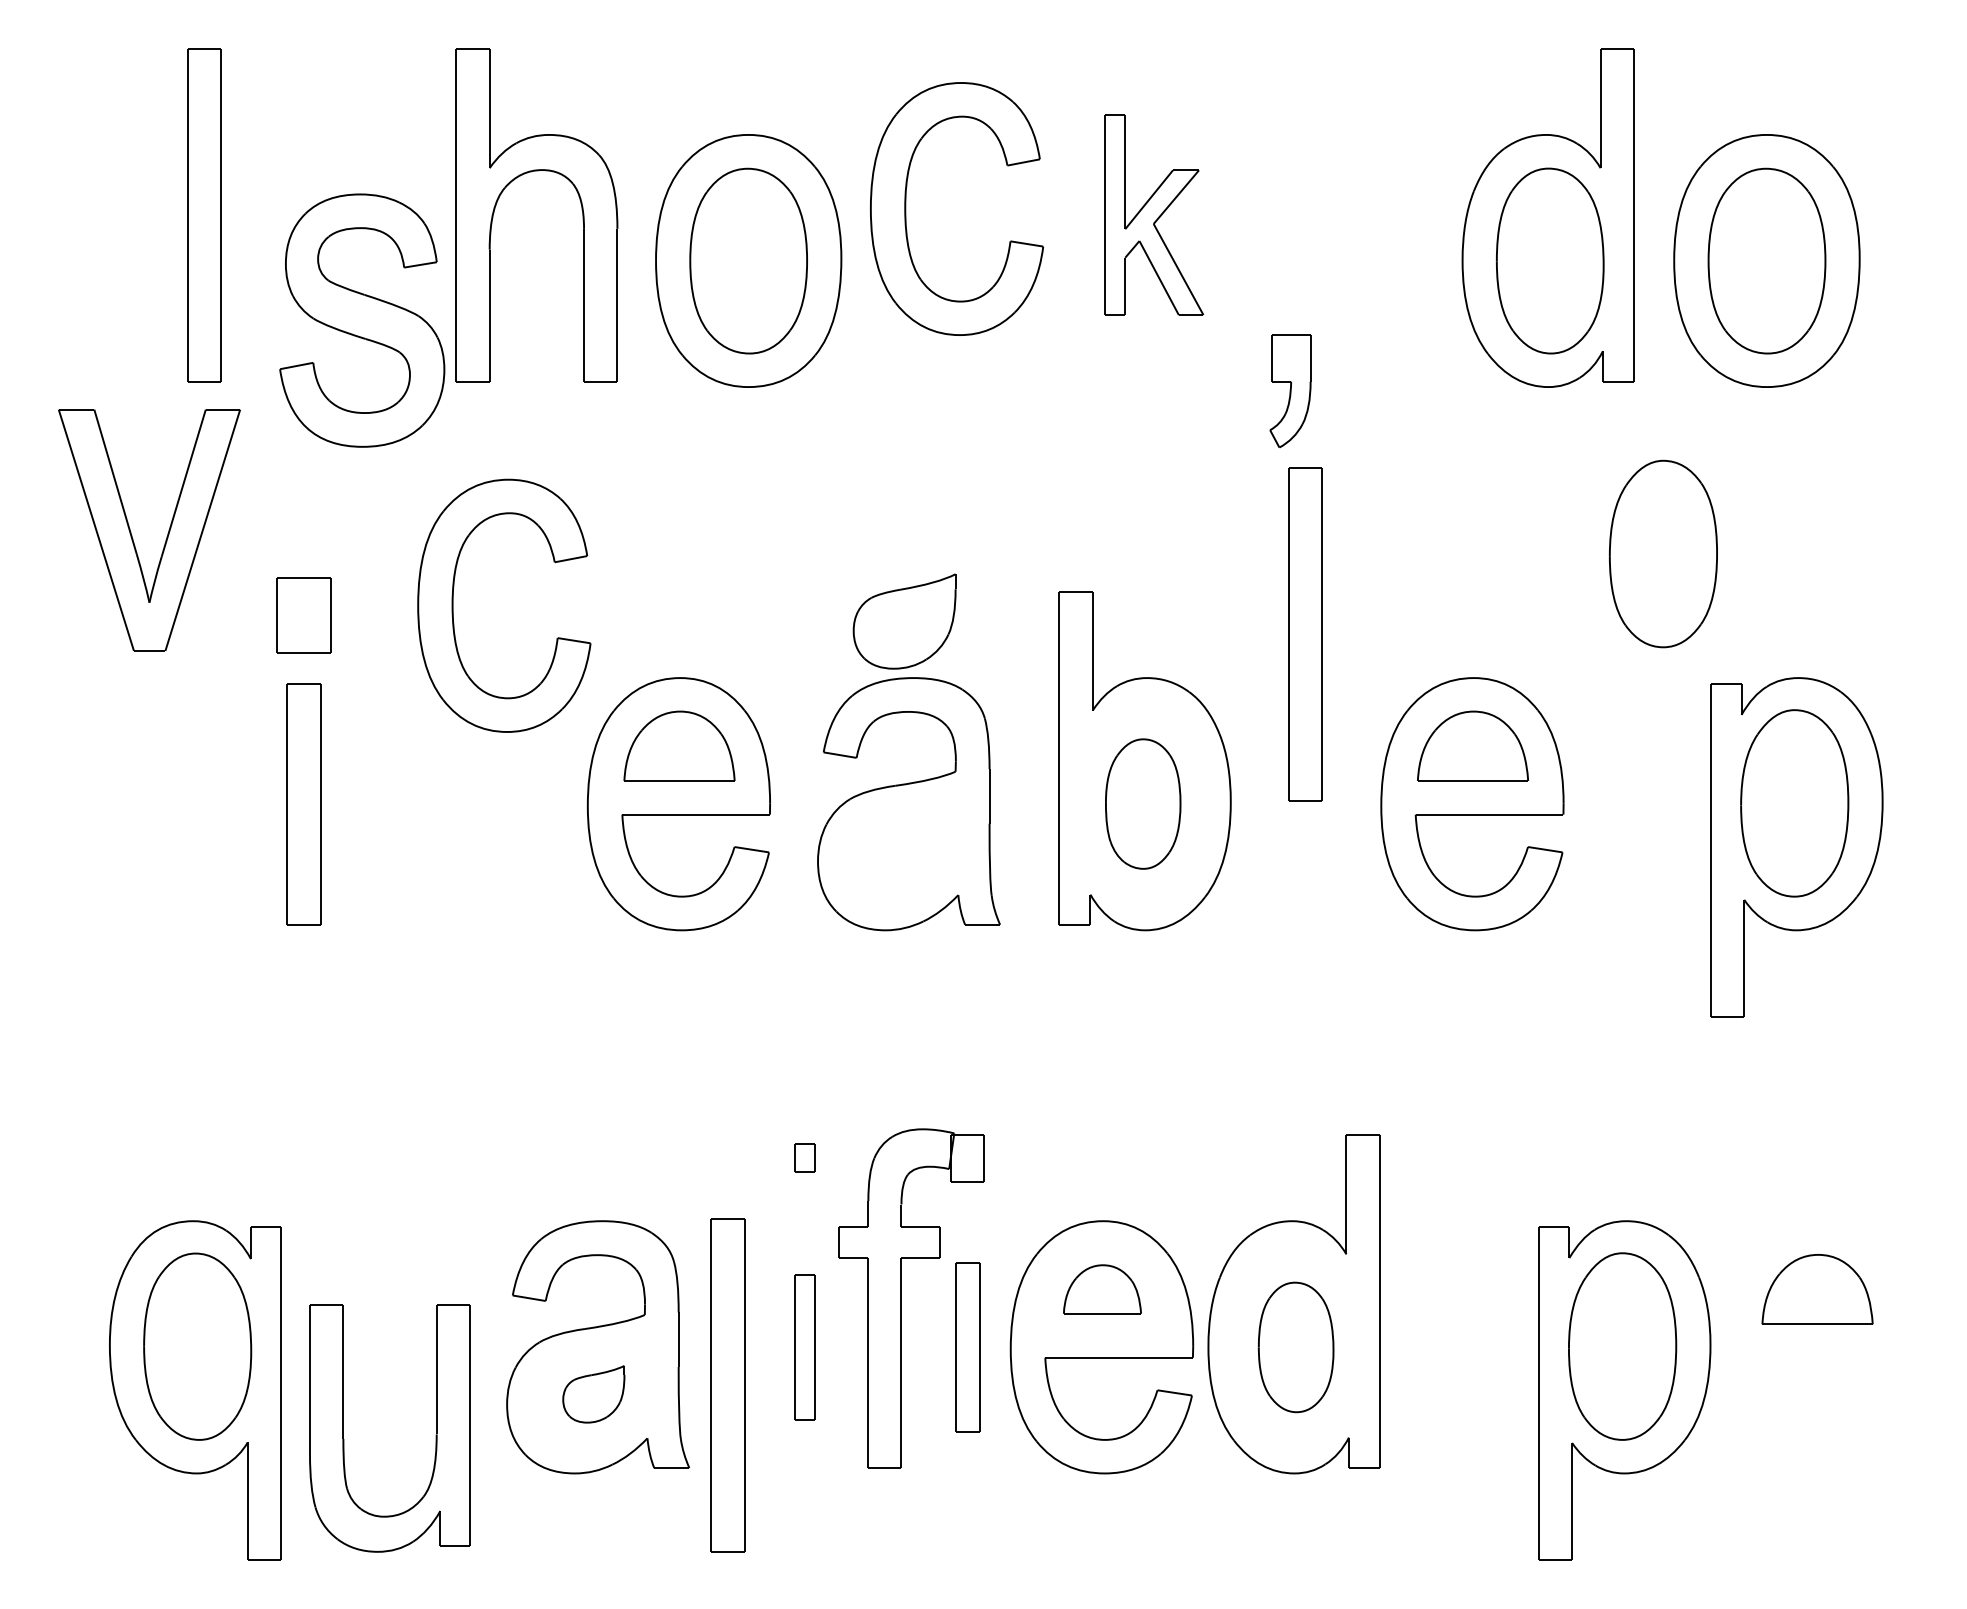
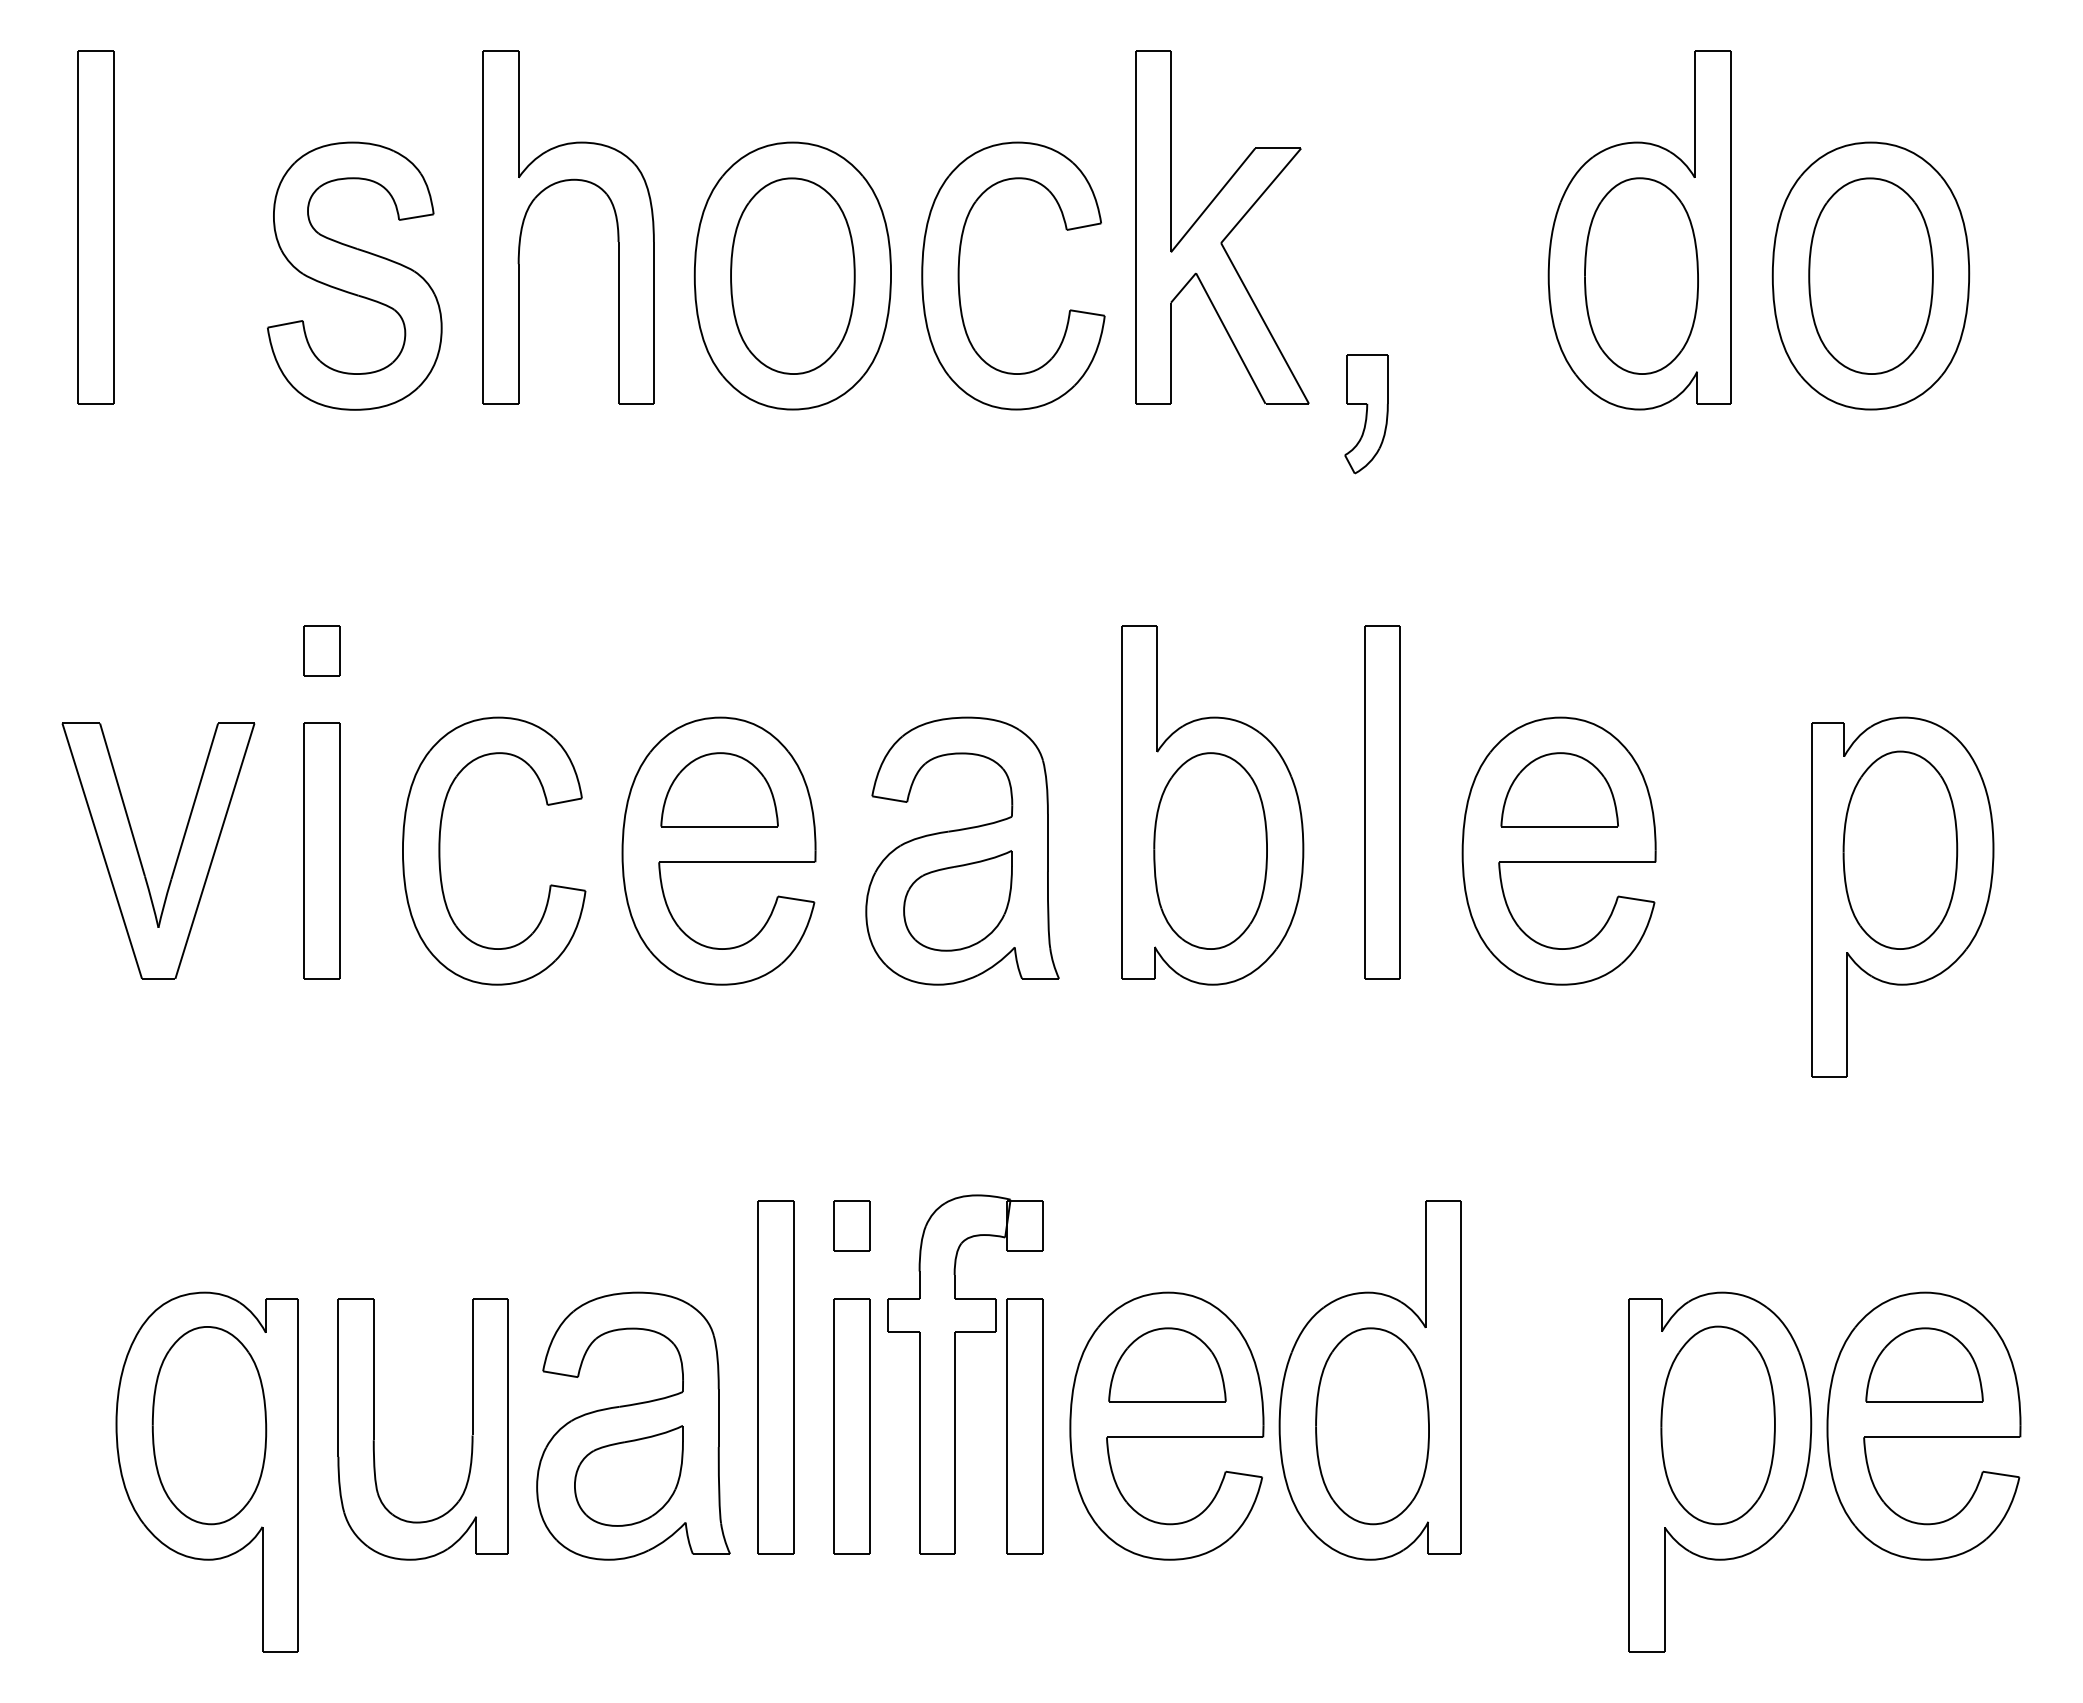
part: (906, 208) -> (959, 275), moved
part: (204, 215) -> (95, 227), moved
part: (1154, 215) -> (1222, 227), size x1.67
part: (362, 319) -> (354, 275), moved
part: (132, 535) -> (140, 856), moved
part: (1663, 553) -> (1761, 585), removed
part: (453, 605) -> (440, 850), moved
part: (303, 614) -> (321, 650), size x0.62
part: (904, 621) -> (957, 900), moved
part: (1305, 634) -> (1382, 802), moved
part: (1143, 803) -> (1210, 850), size x1.43
part: (804, 1157) -> (851, 1225), size x1.67
part: (1102, 1289) -> (1167, 1364), size x1.43
part: (1816, 1346) -> (1923, 1425), added
part: (804, 1347) -> (851, 1426), size x1.67
part: (967, 1347) -> (1024, 1426), size x1.43
part: (1296, 1347) -> (1372, 1426), size x1.43
part: (727, 1385) -> (775, 1377), moved
part: (593, 1393) -> (628, 1475), size x1.67
part: (344, 1428) -> (374, 1429), moved

